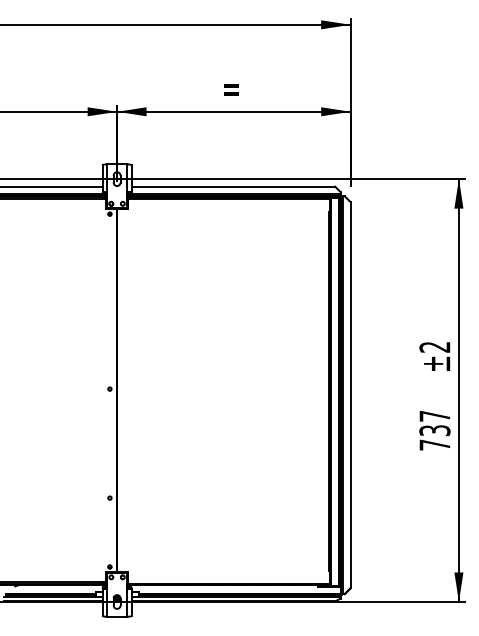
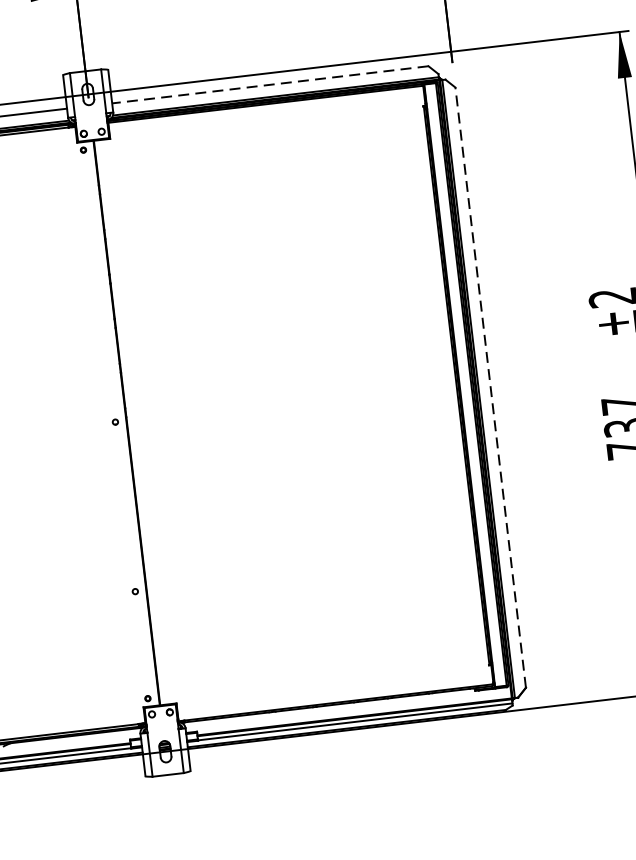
line: (233, 186) -> (270, 84), solid -> dashed
line: (350, 394) -> (490, 386), solid -> dashed

